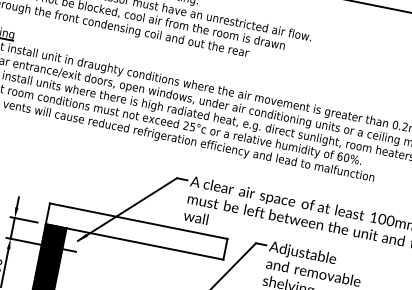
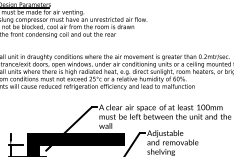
hatch: (135, 231) -> (75, 139), added

